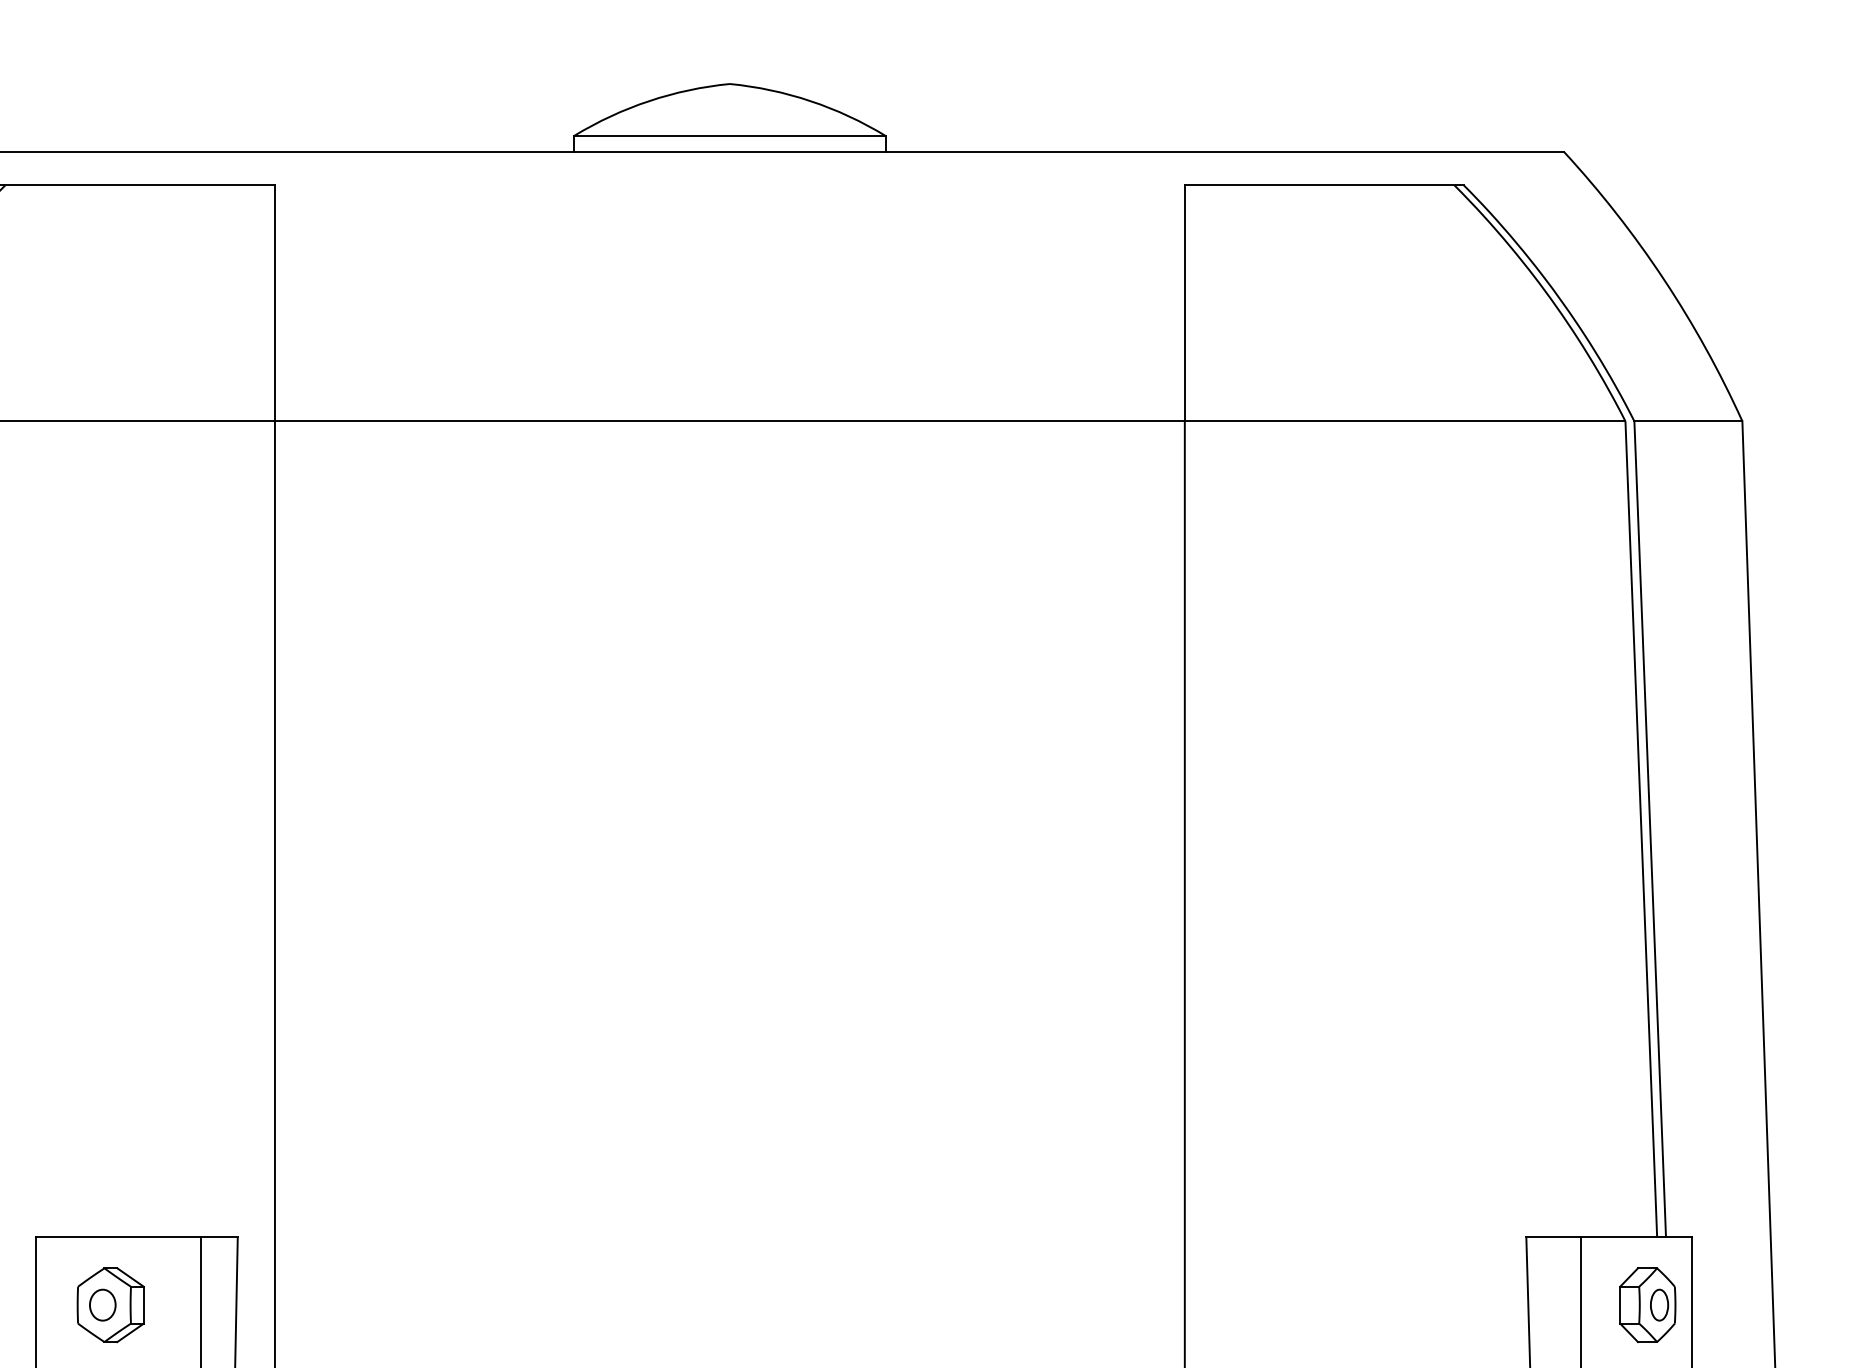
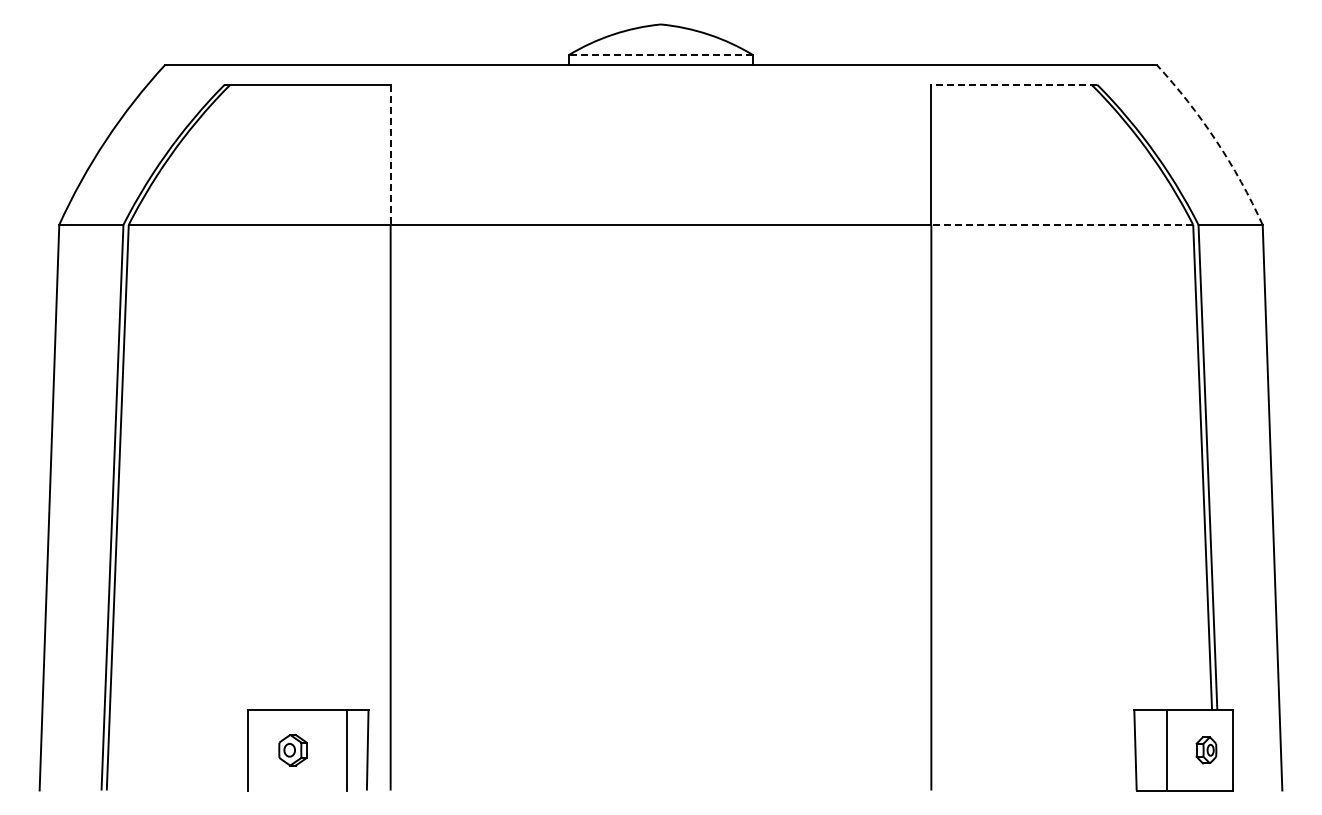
line: (729, 136) -> (660, 55), solid -> dashed
line: (1324, 185) -> (1014, 84), solid -> dashed
arc: (1664, 279) -> (1216, 140), solid -> dashed
line: (274, 304) -> (390, 155), solid -> dashed
line: (1405, 420) -> (1062, 224), solid -> dashed
part: (109, 1305) -> (292, 750), size x0.7
part: (1647, 1305) -> (1206, 750), size x0.6

